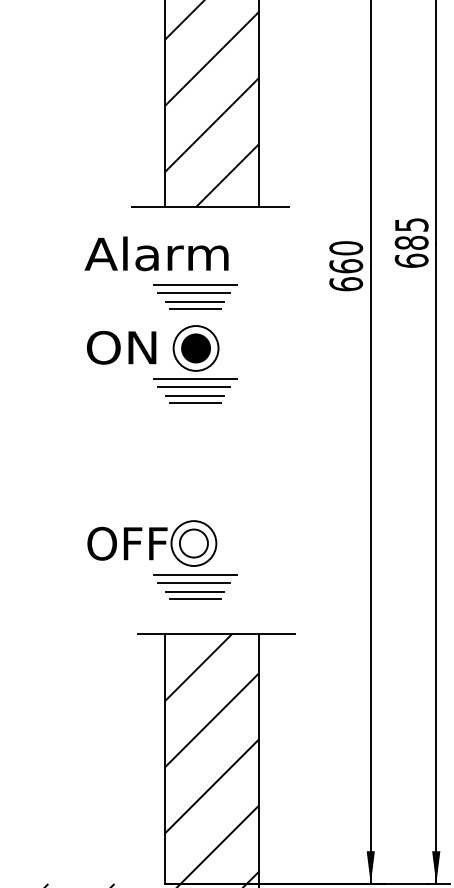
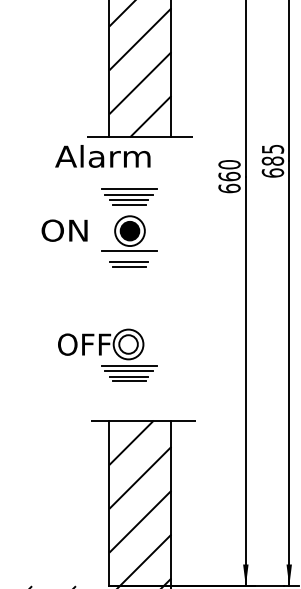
text: (156, 253) -> (102, 156), moved
text: (121, 347) -> (64, 230), moved
line: (193, 386) -> (128, 256), removed
part: (162, 558) -> (107, 354), moved

